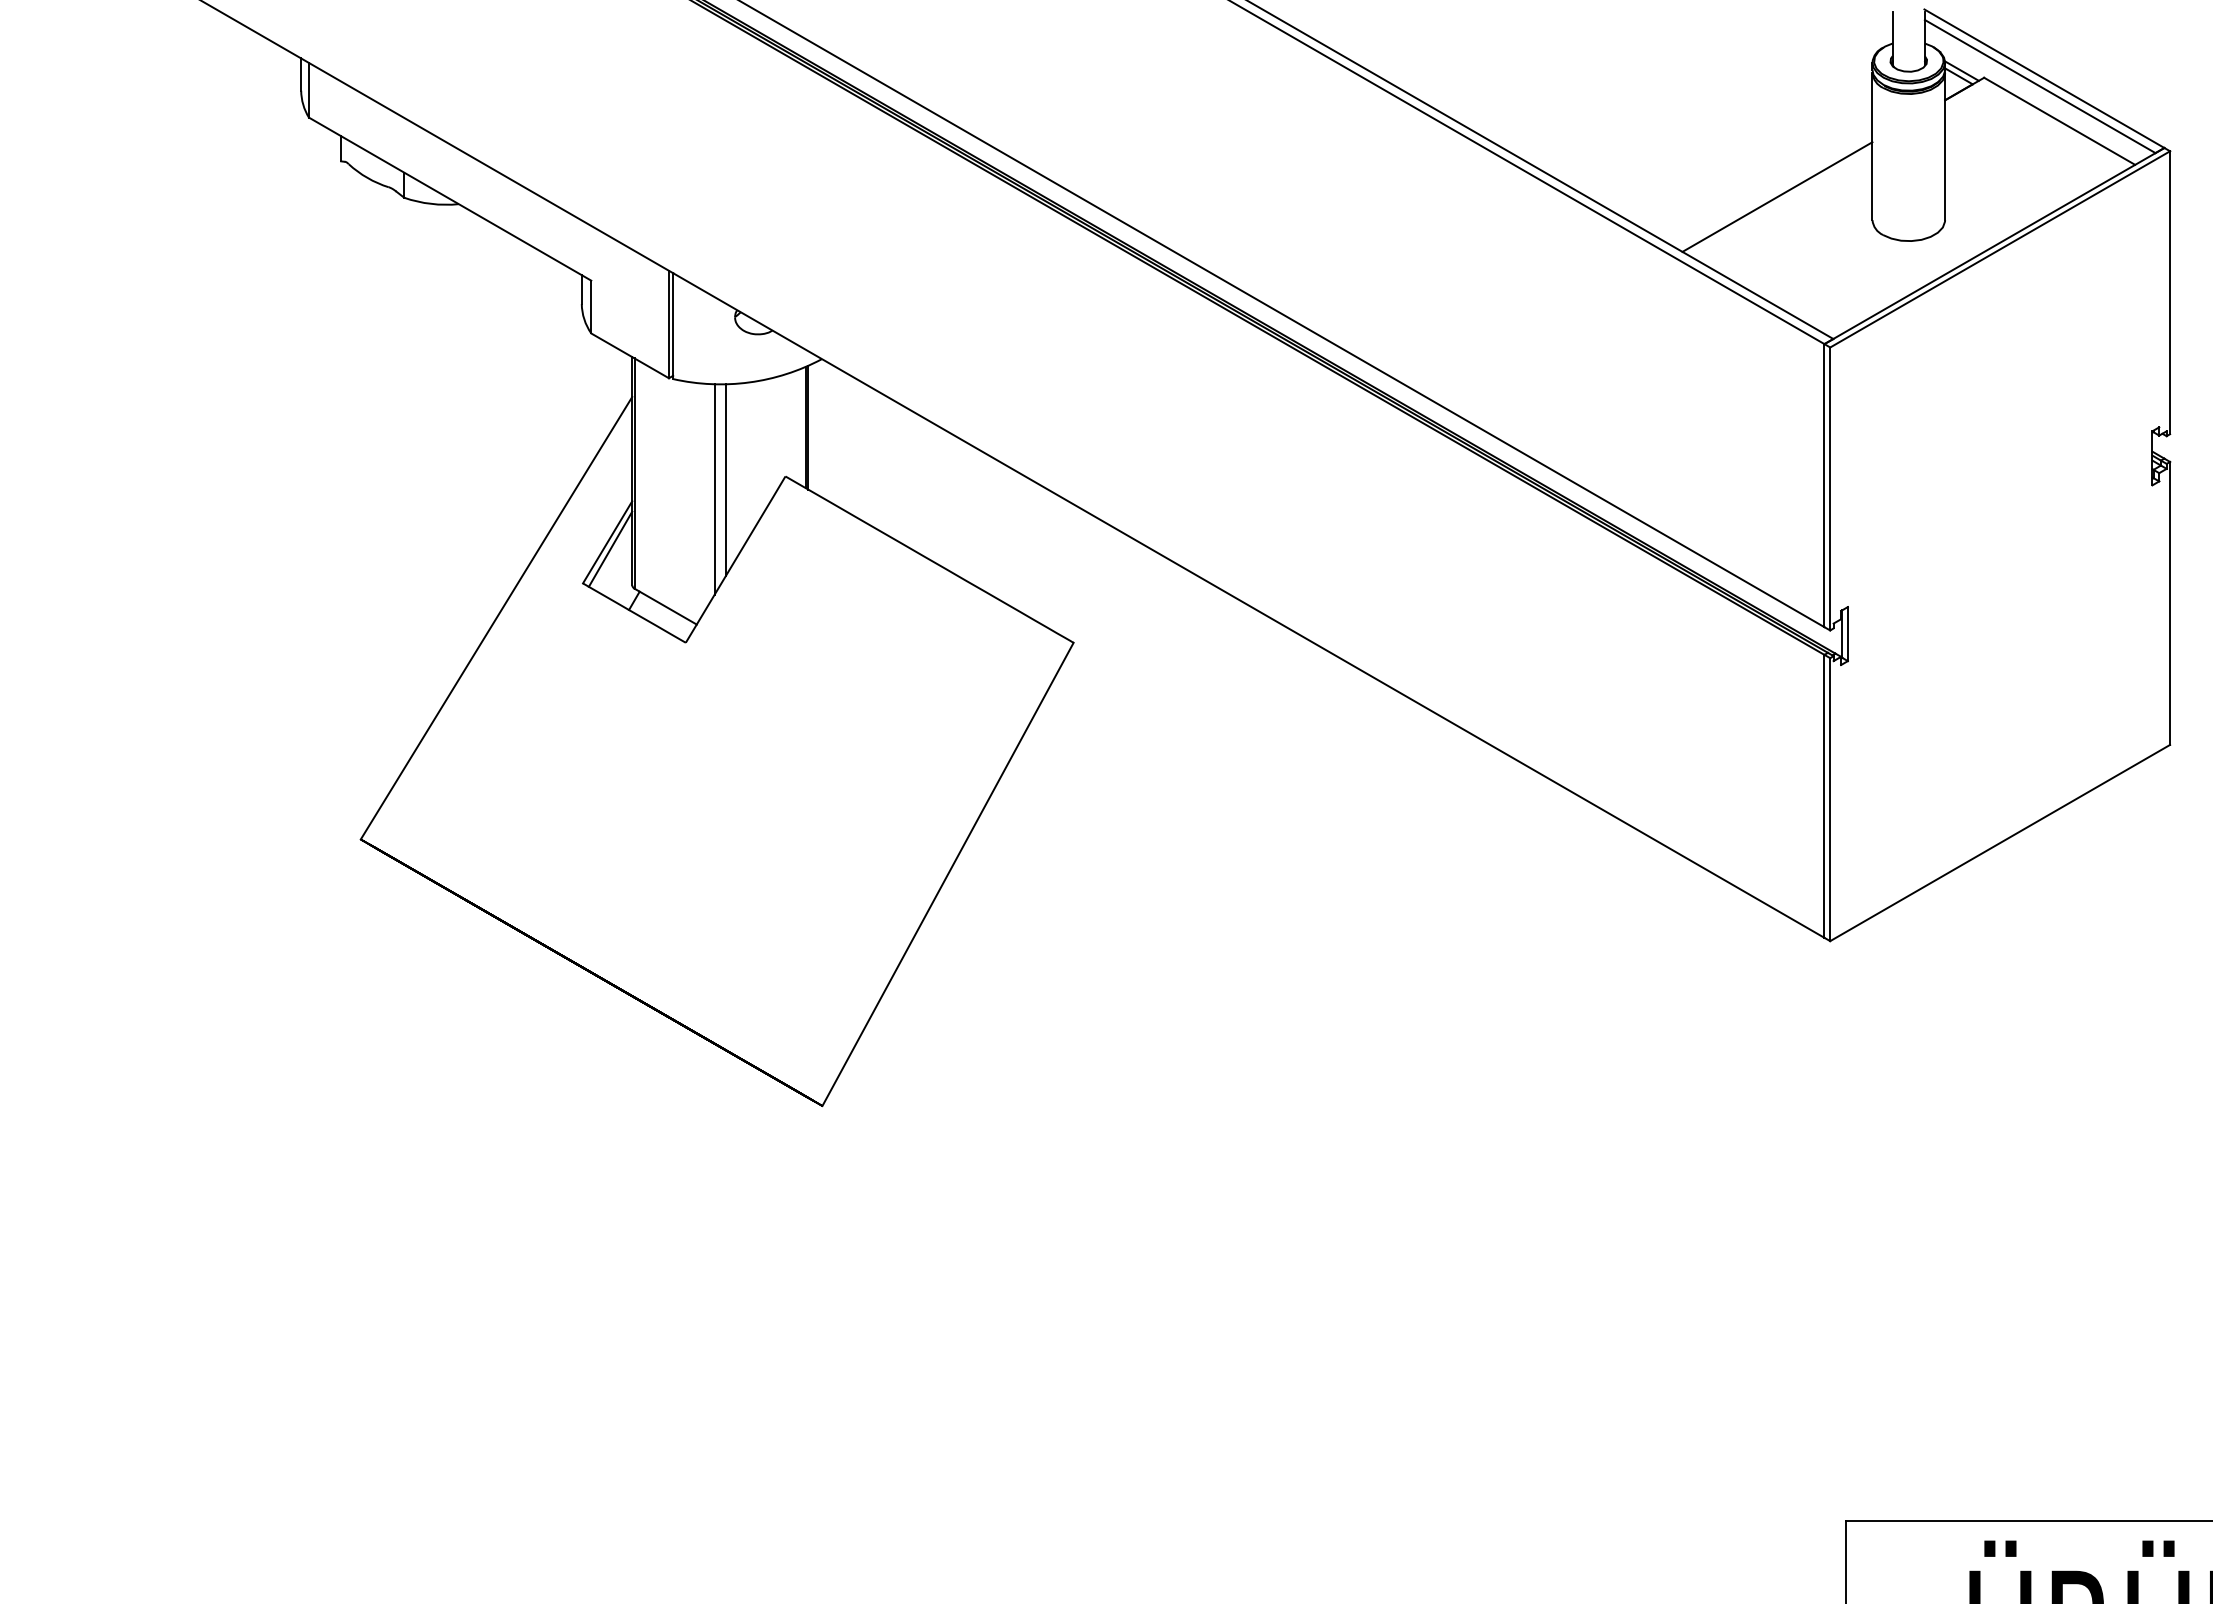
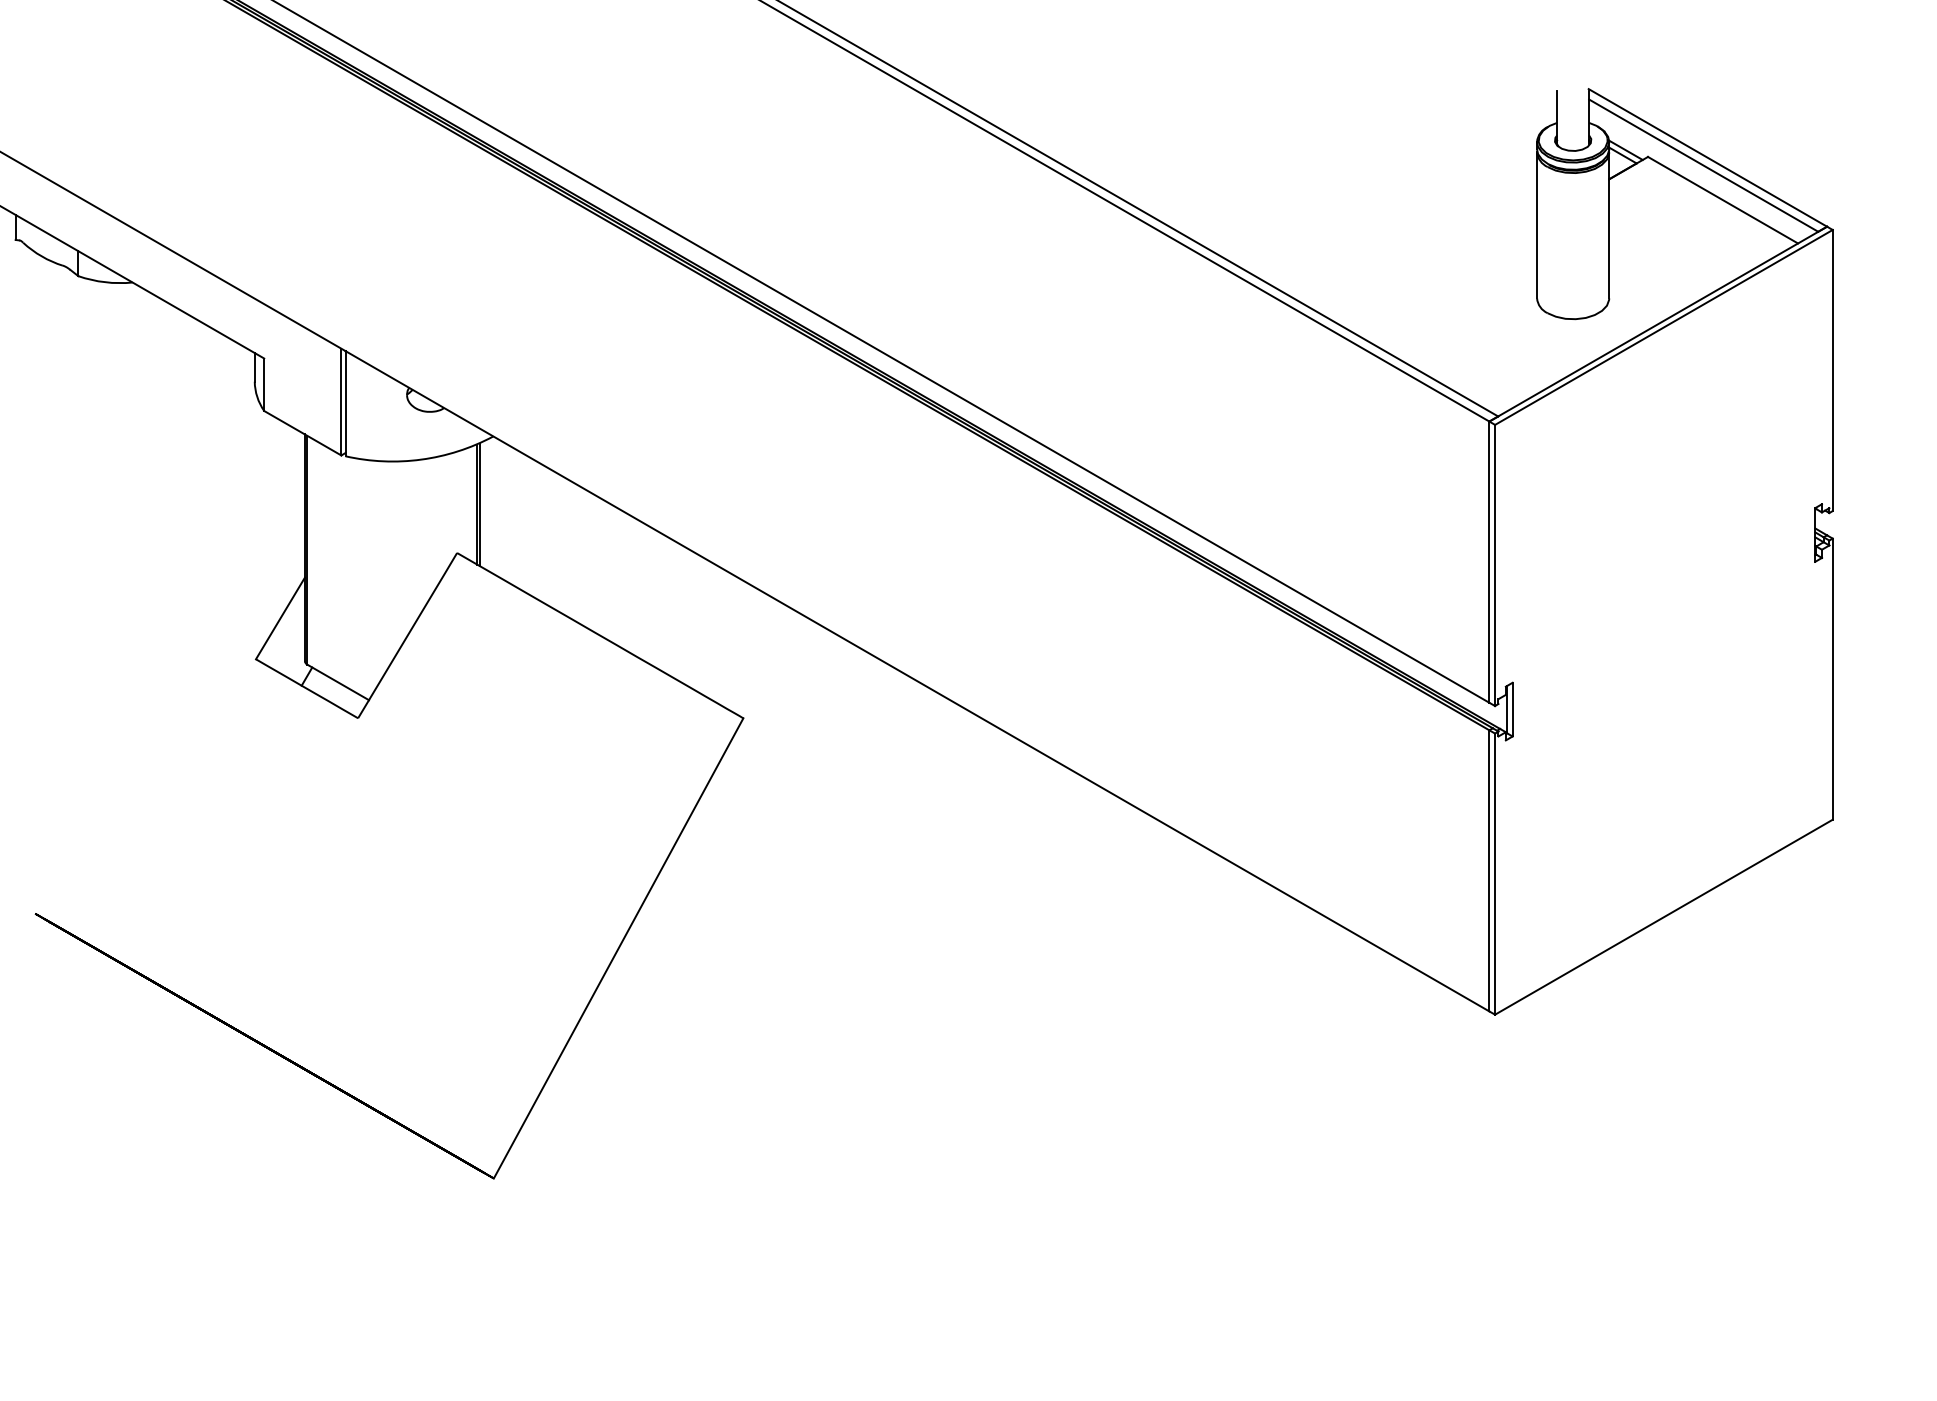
line: (1777, 196) -> (1442, 274), removed
line: (725, 479) -> (397, 556), removed
line: (714, 488) -> (386, 564), removed
line: (610, 548) -> (283, 624), removed
line: (496, 618) -> (170, 694), removed

